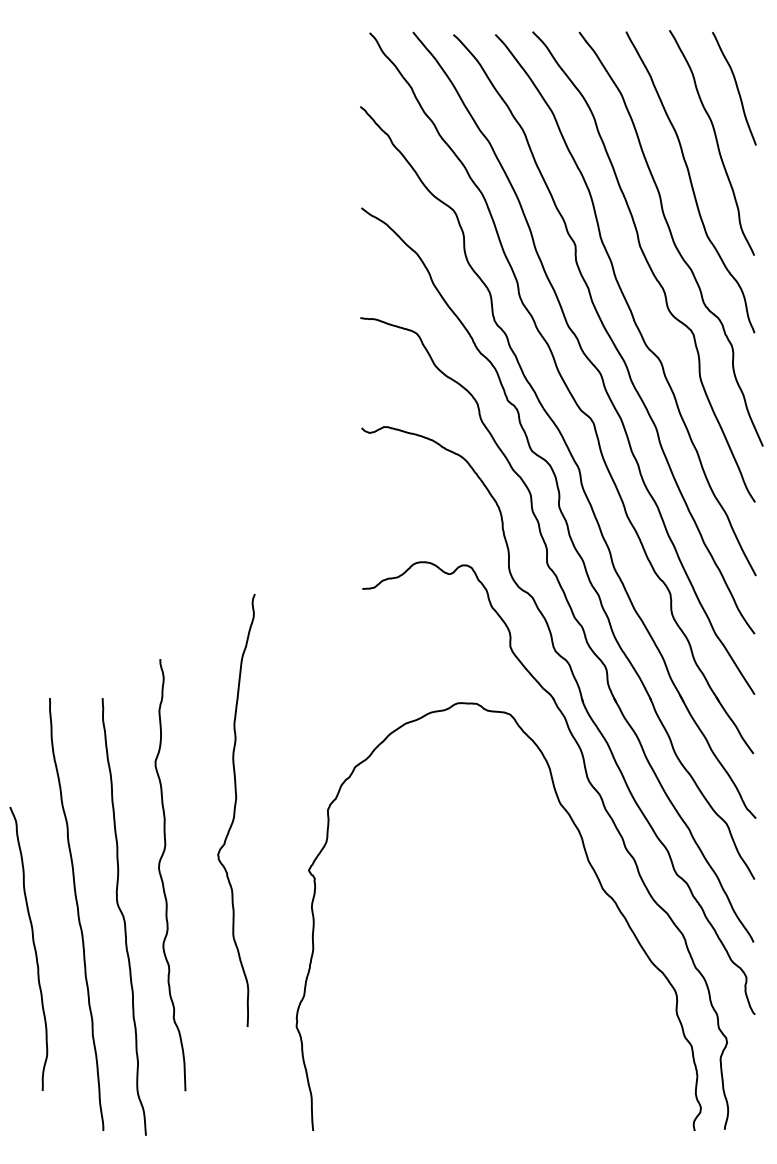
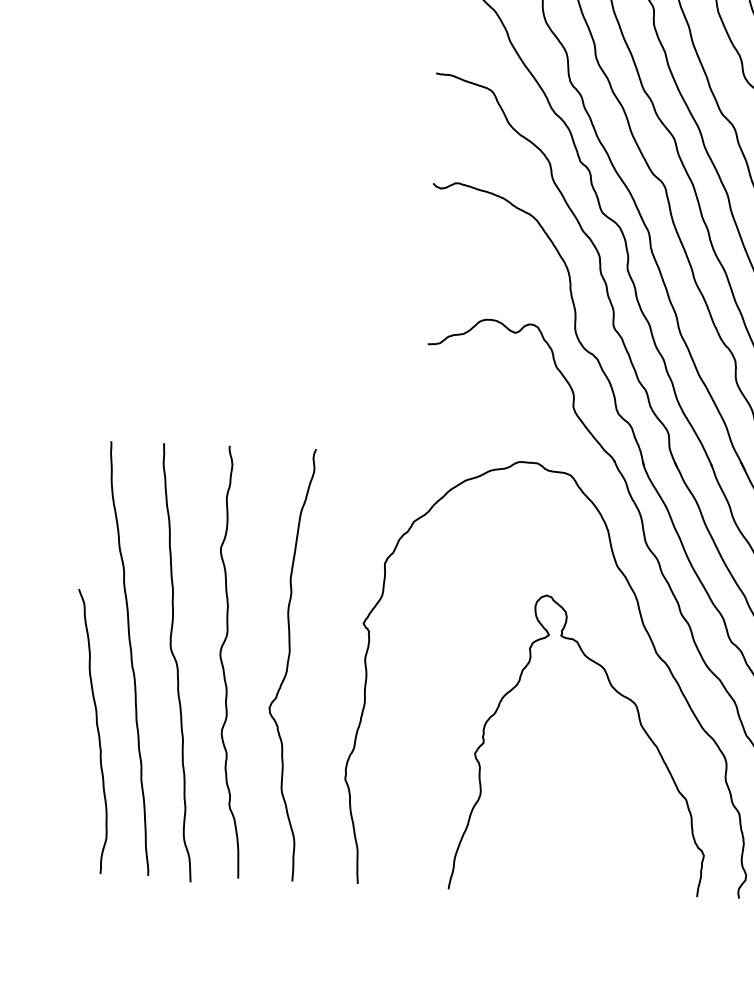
curve: (235, 809) -> (288, 663), moved
curve: (162, 877) -> (223, 664), moved
curve: (33, 947) -> (96, 730), moved
curve: (589, 962) -> (640, 726), added

